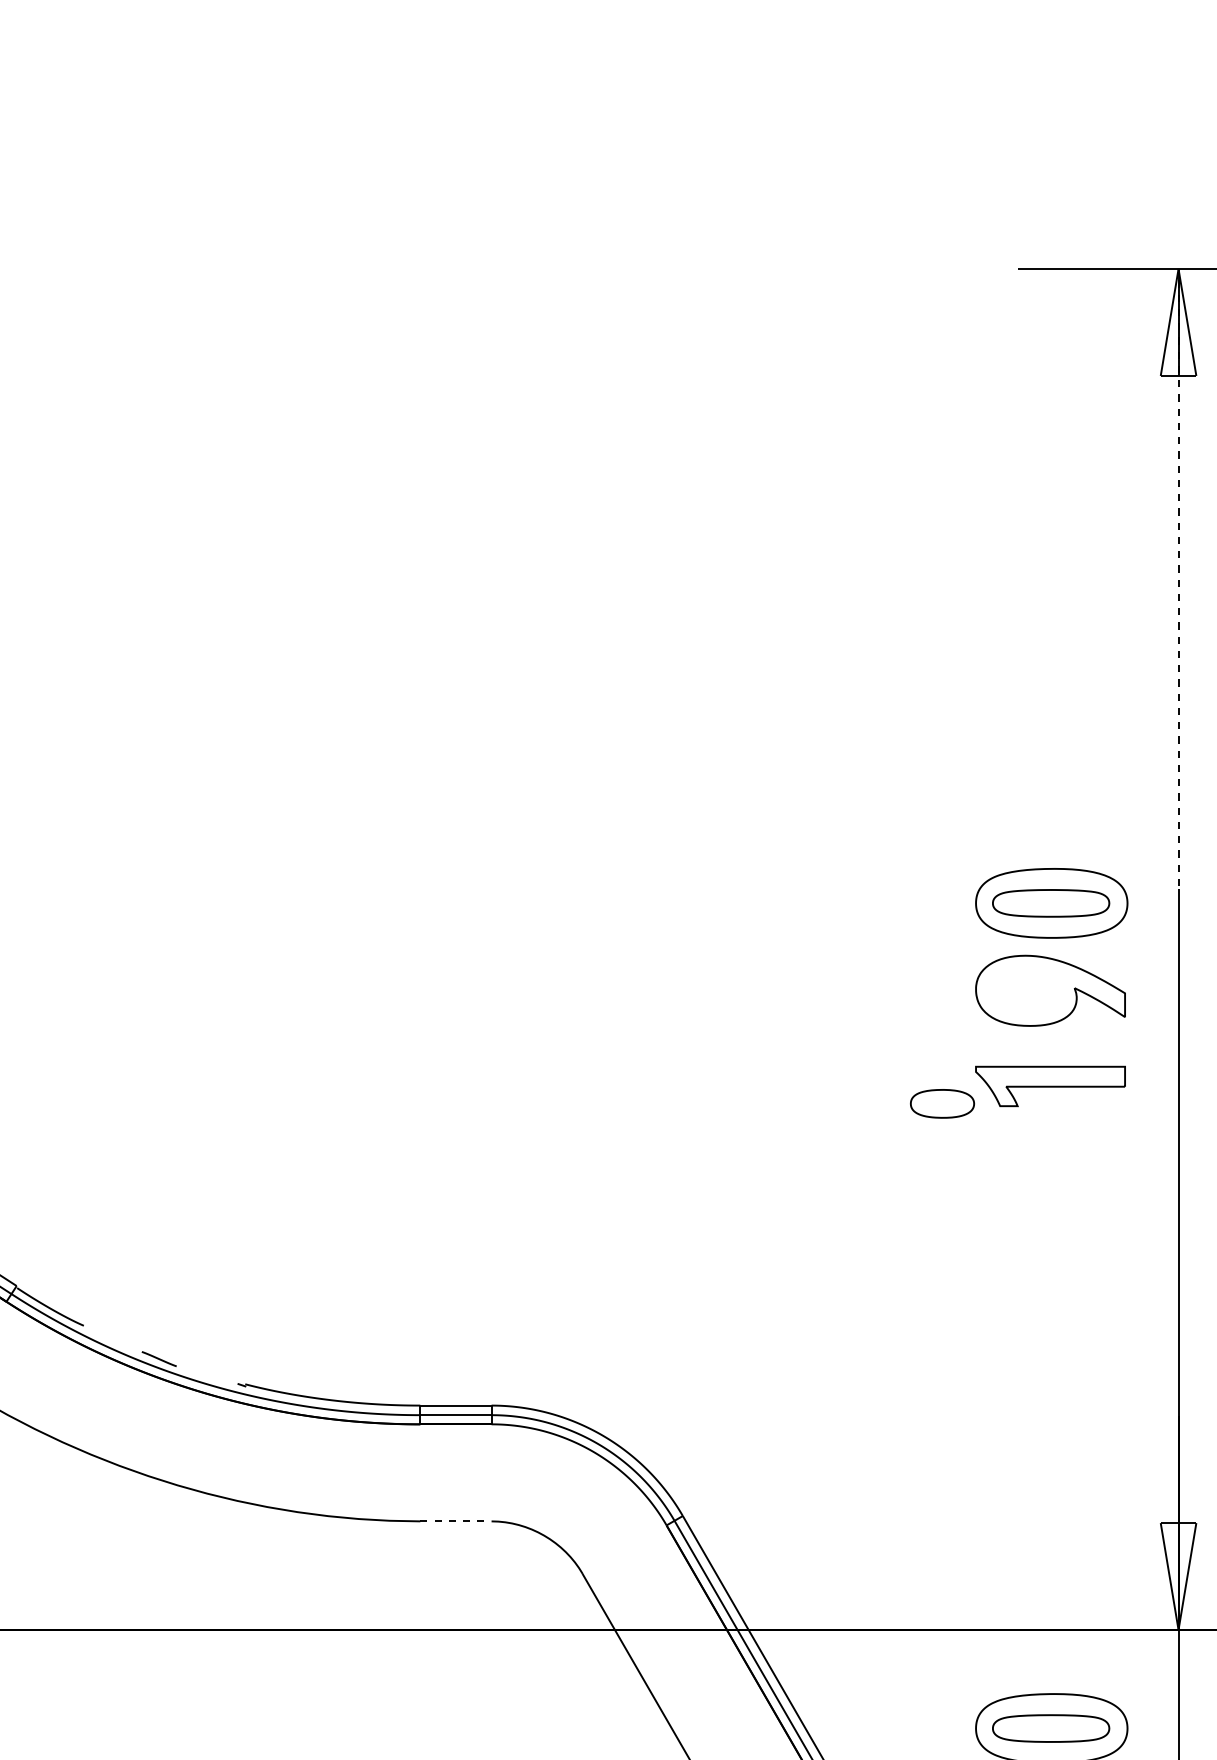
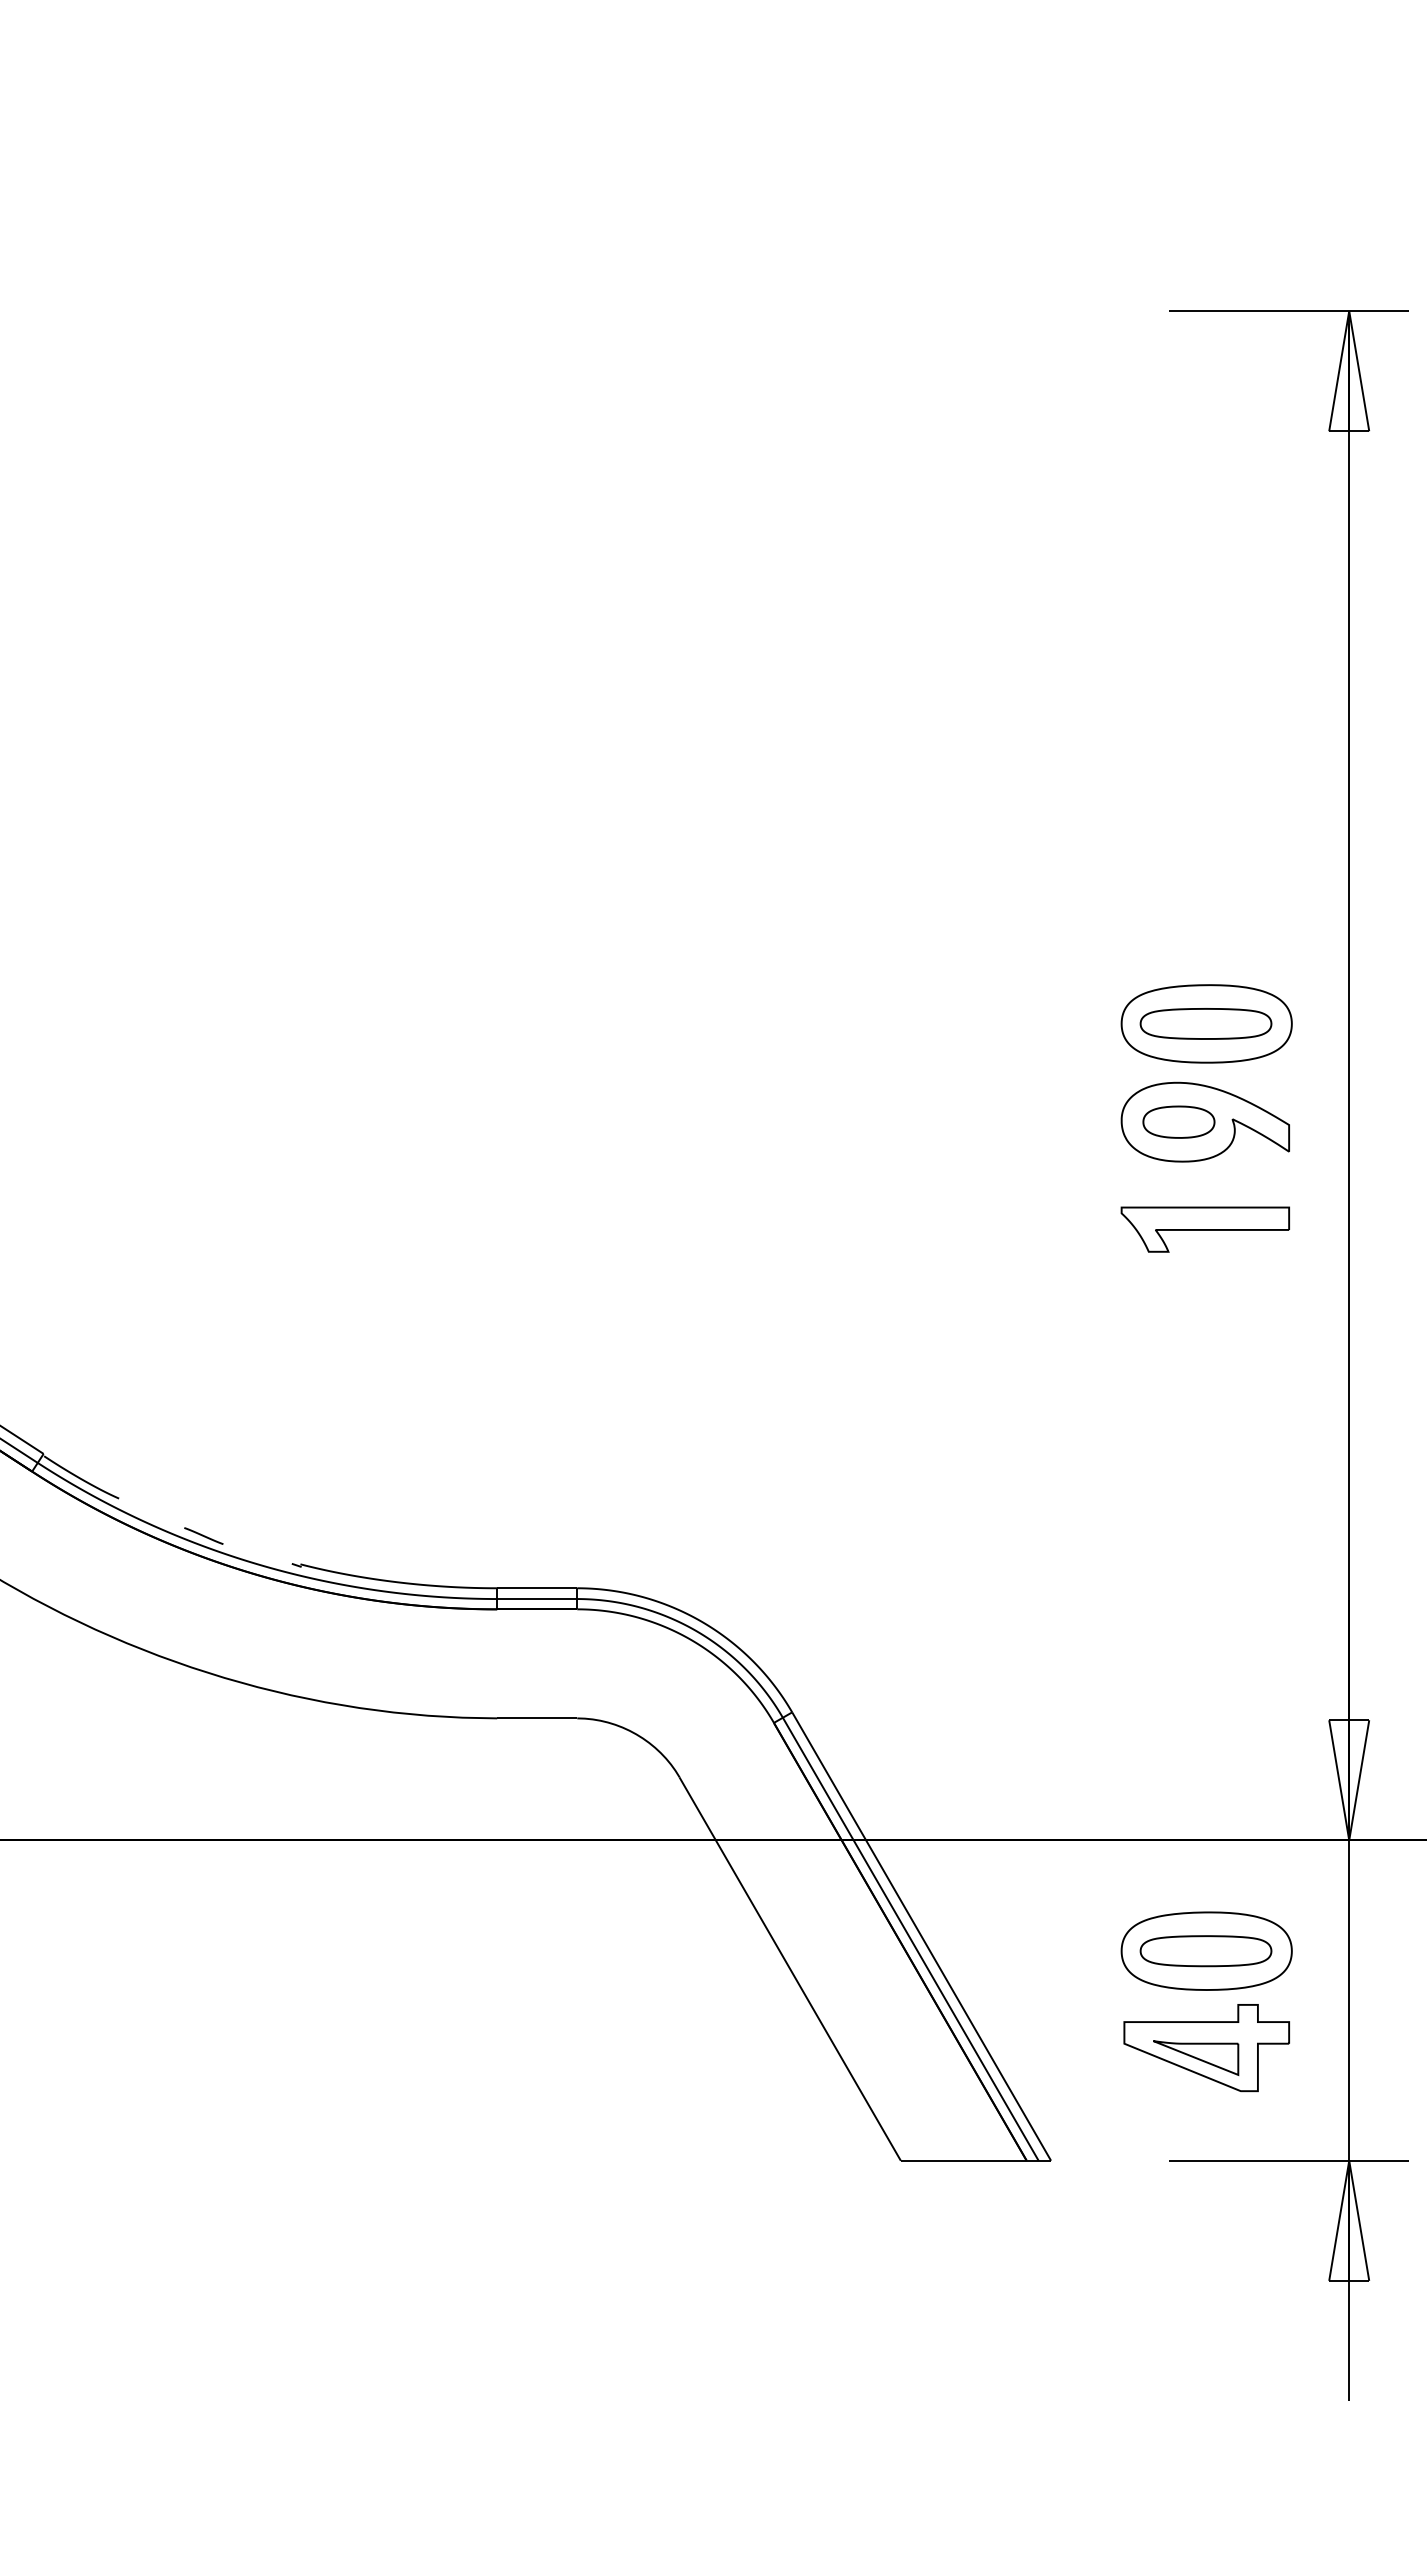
line: (1178, 584) -> (1349, 665), dashed -> solid
part: (942, 1103) -> (1178, 1121), moved
line: (456, 1521) -> (537, 1718), dashed -> solid

